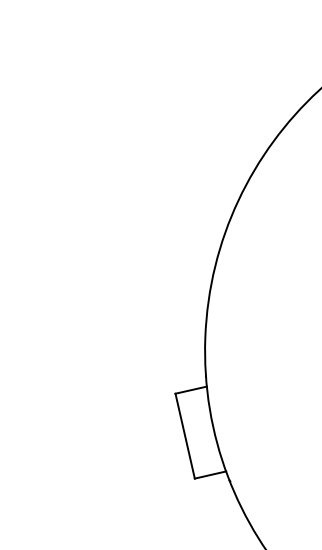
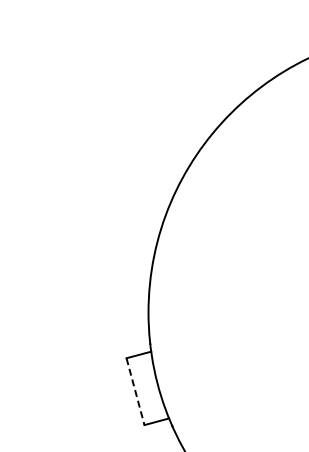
line: (185, 435) -> (135, 391), solid -> dashed

